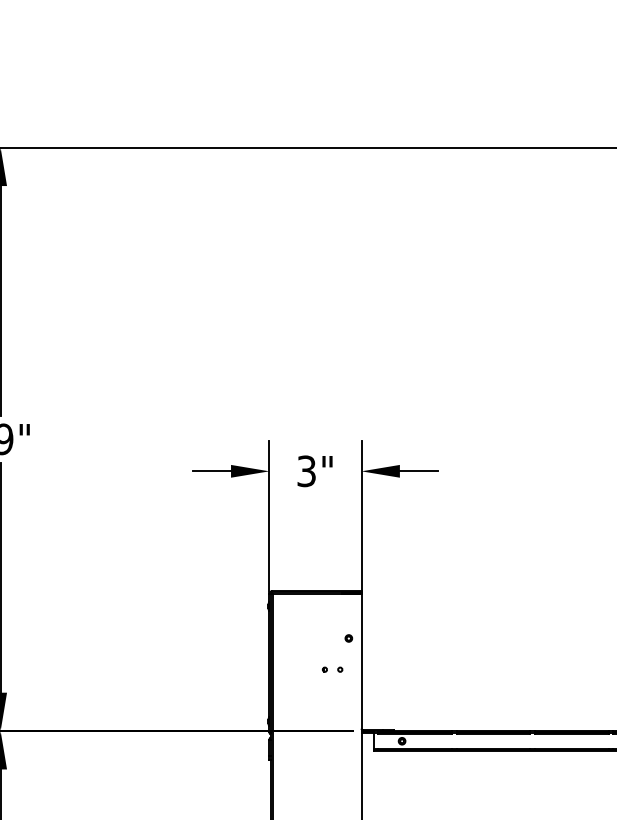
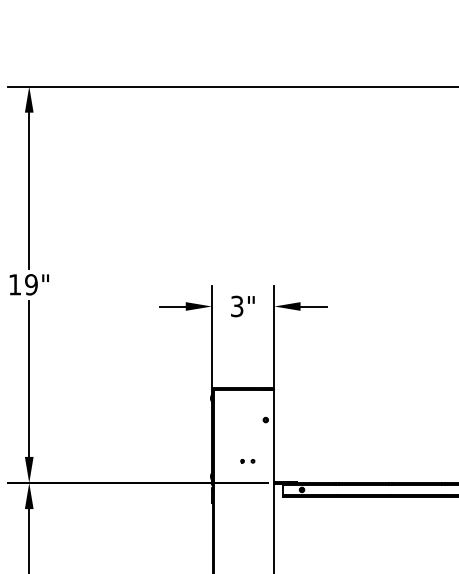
part: (332, 670) -> (247, 461), moved

